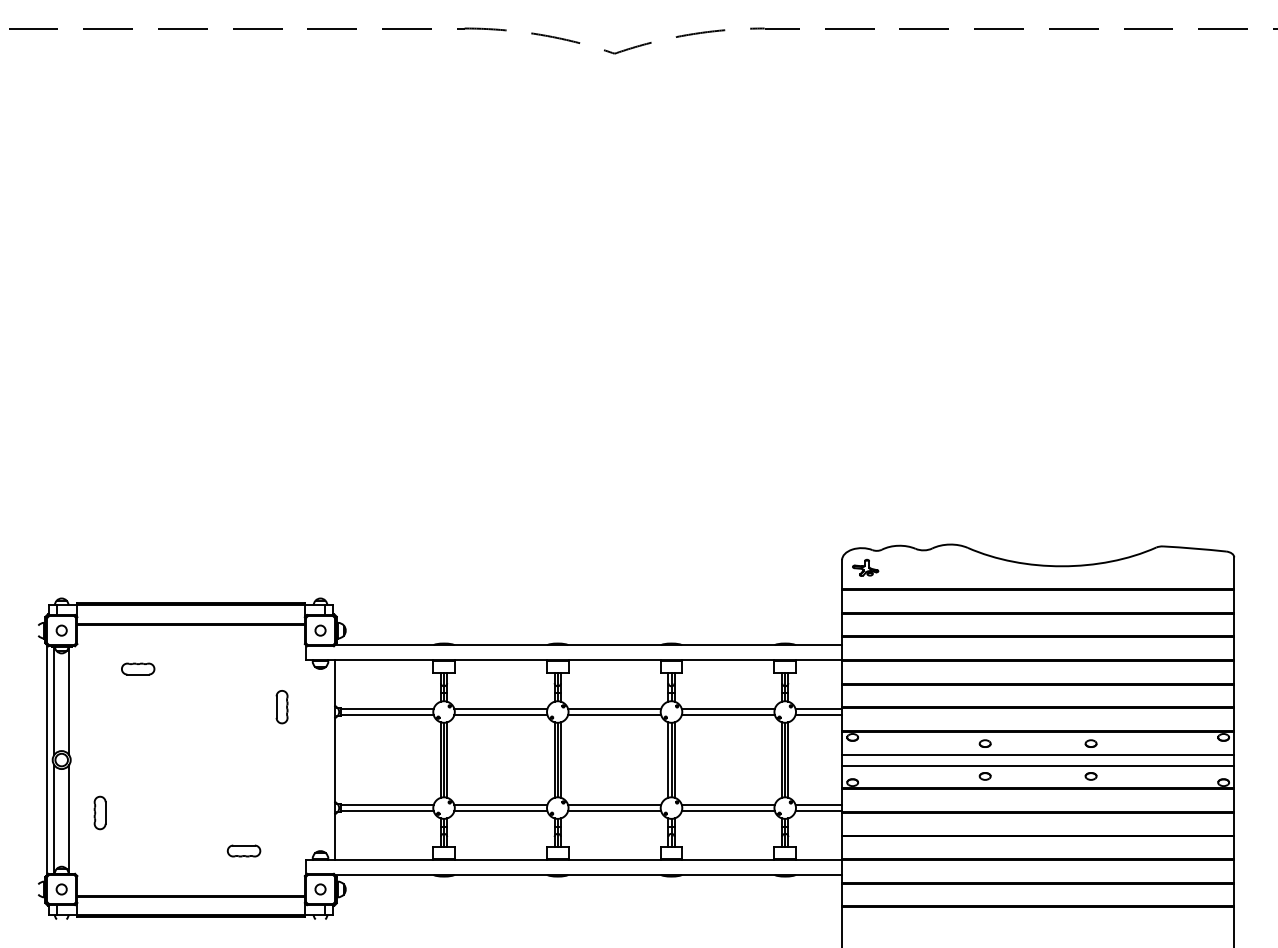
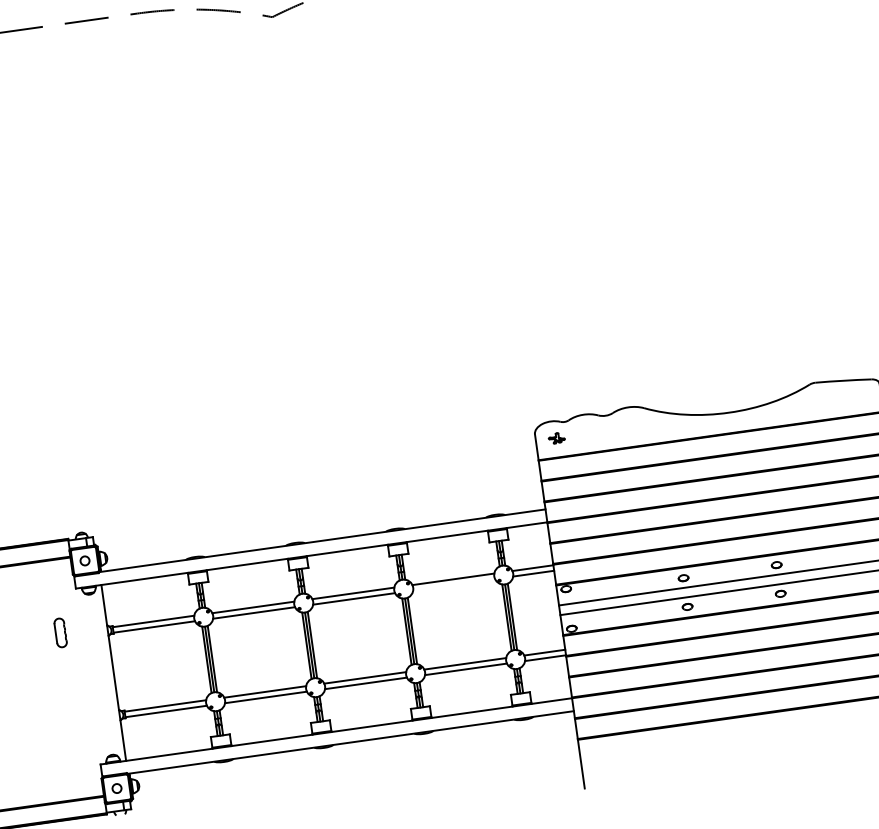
part: (865, 567) -> (556, 438), size x0.7
line: (727, 715) -> (453, 585), removed
part: (243, 850) -> (44, 763), removed

